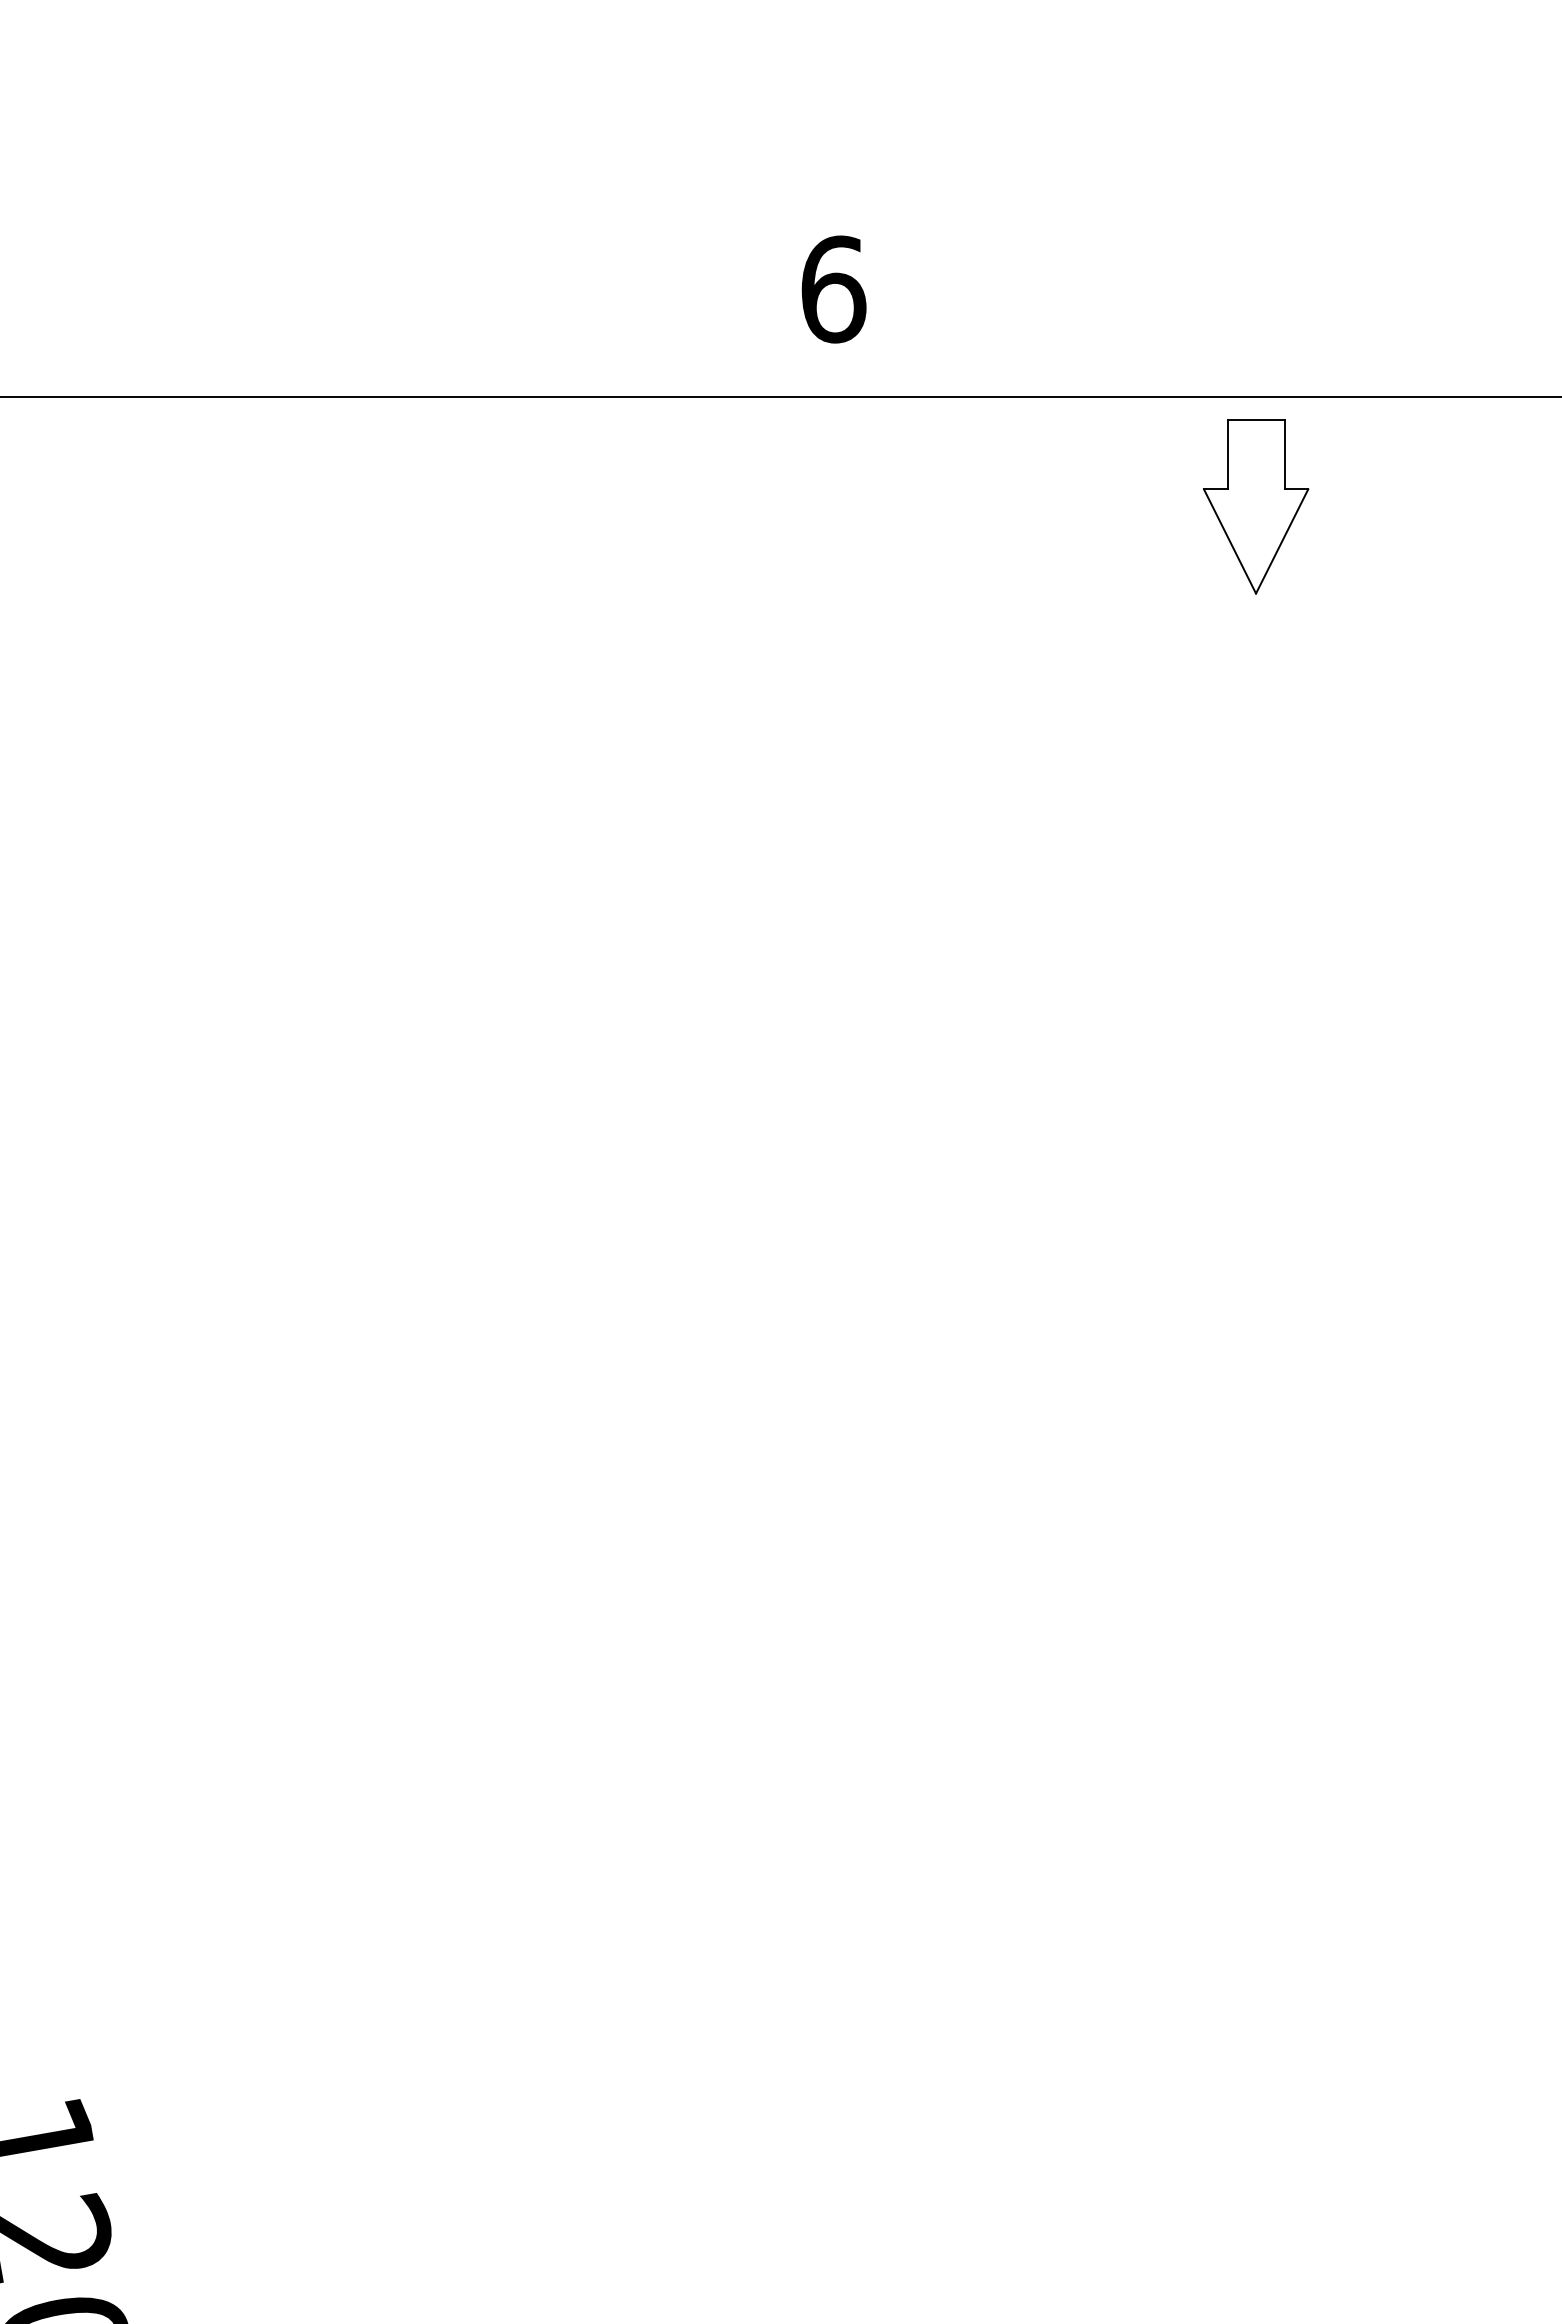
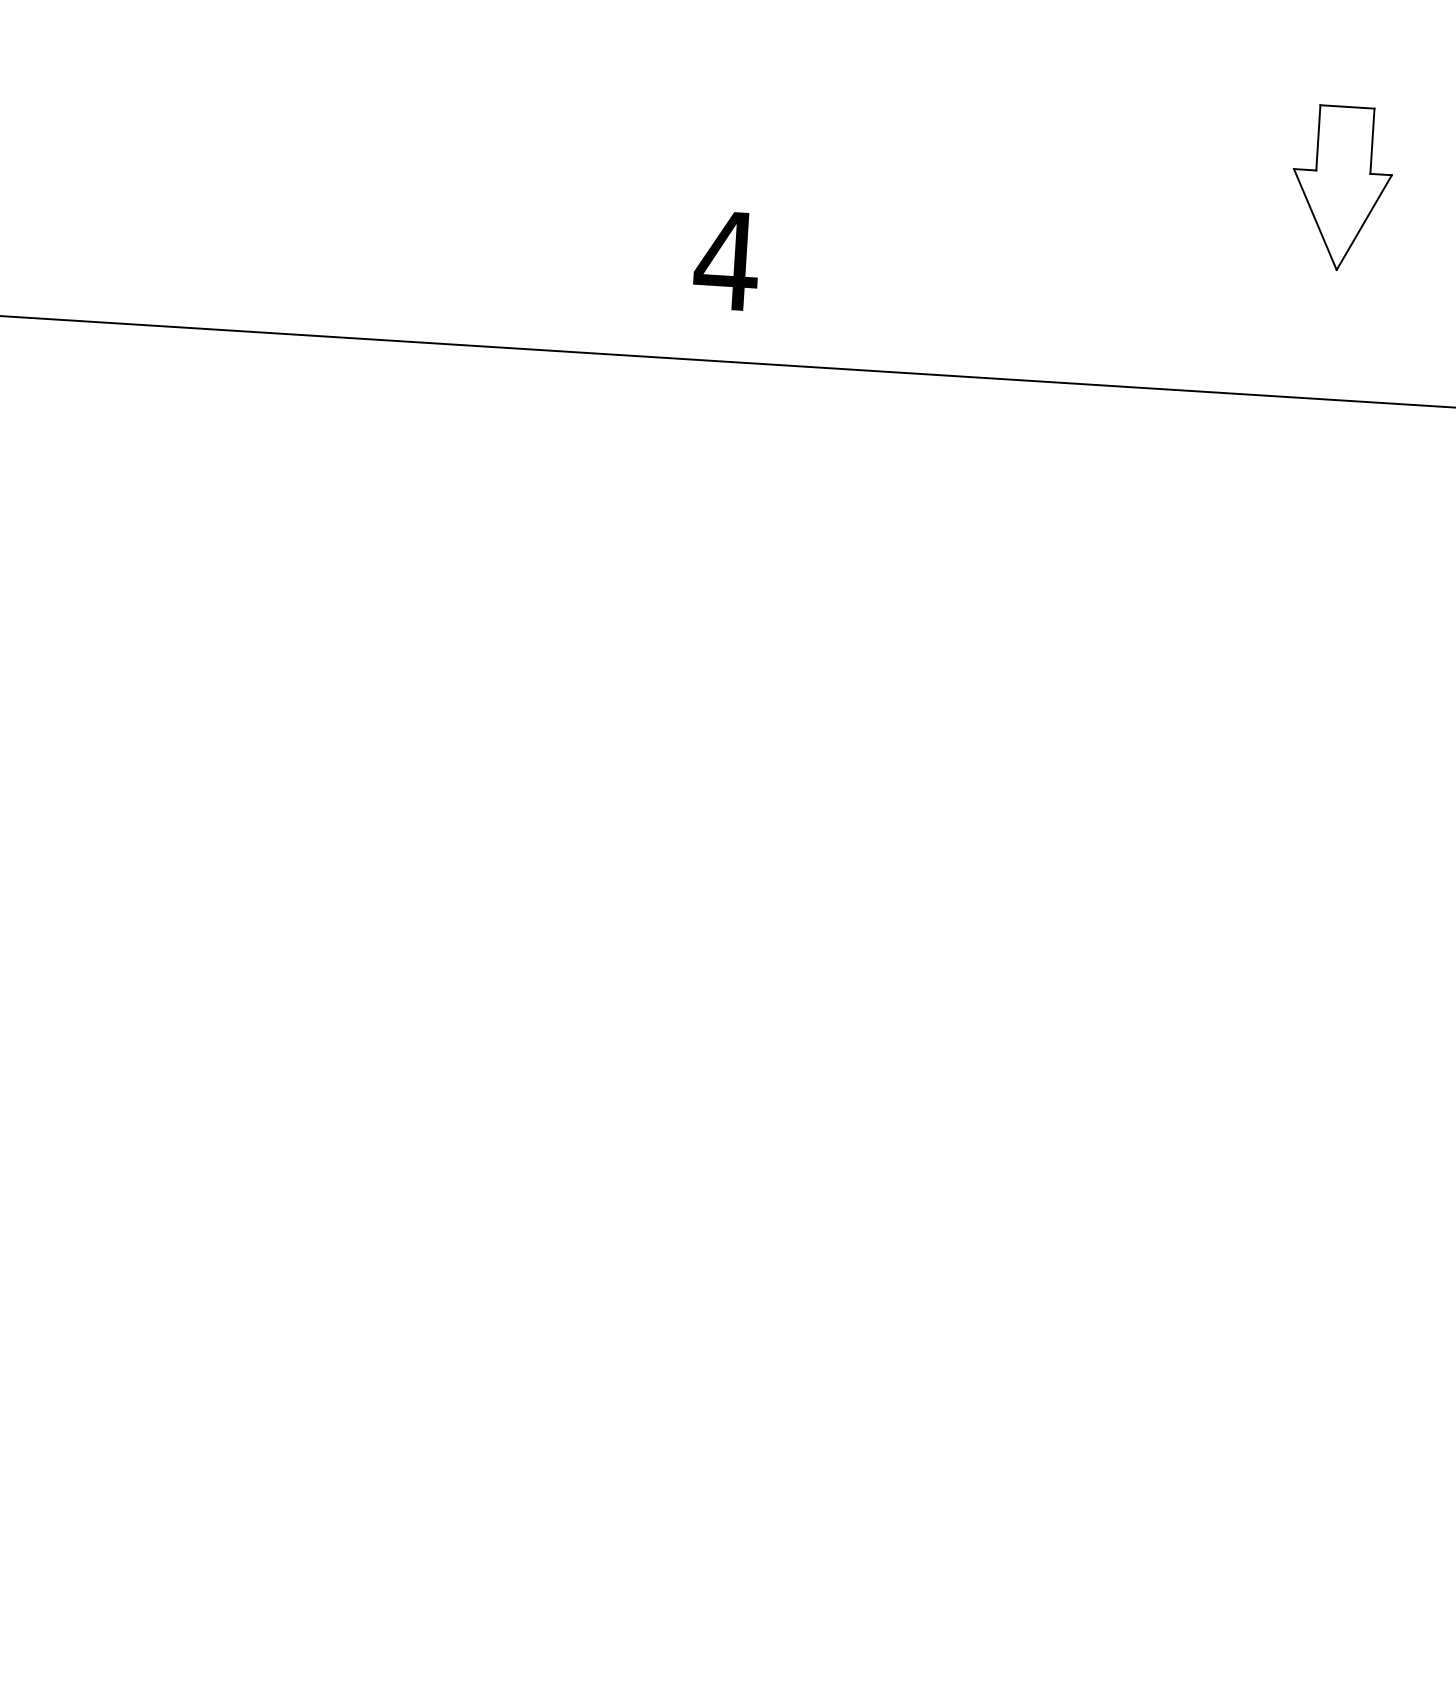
text: (833, 289) -> (726, 260), 6 -> 4
part: (1256, 506) -> (1342, 188), moved

